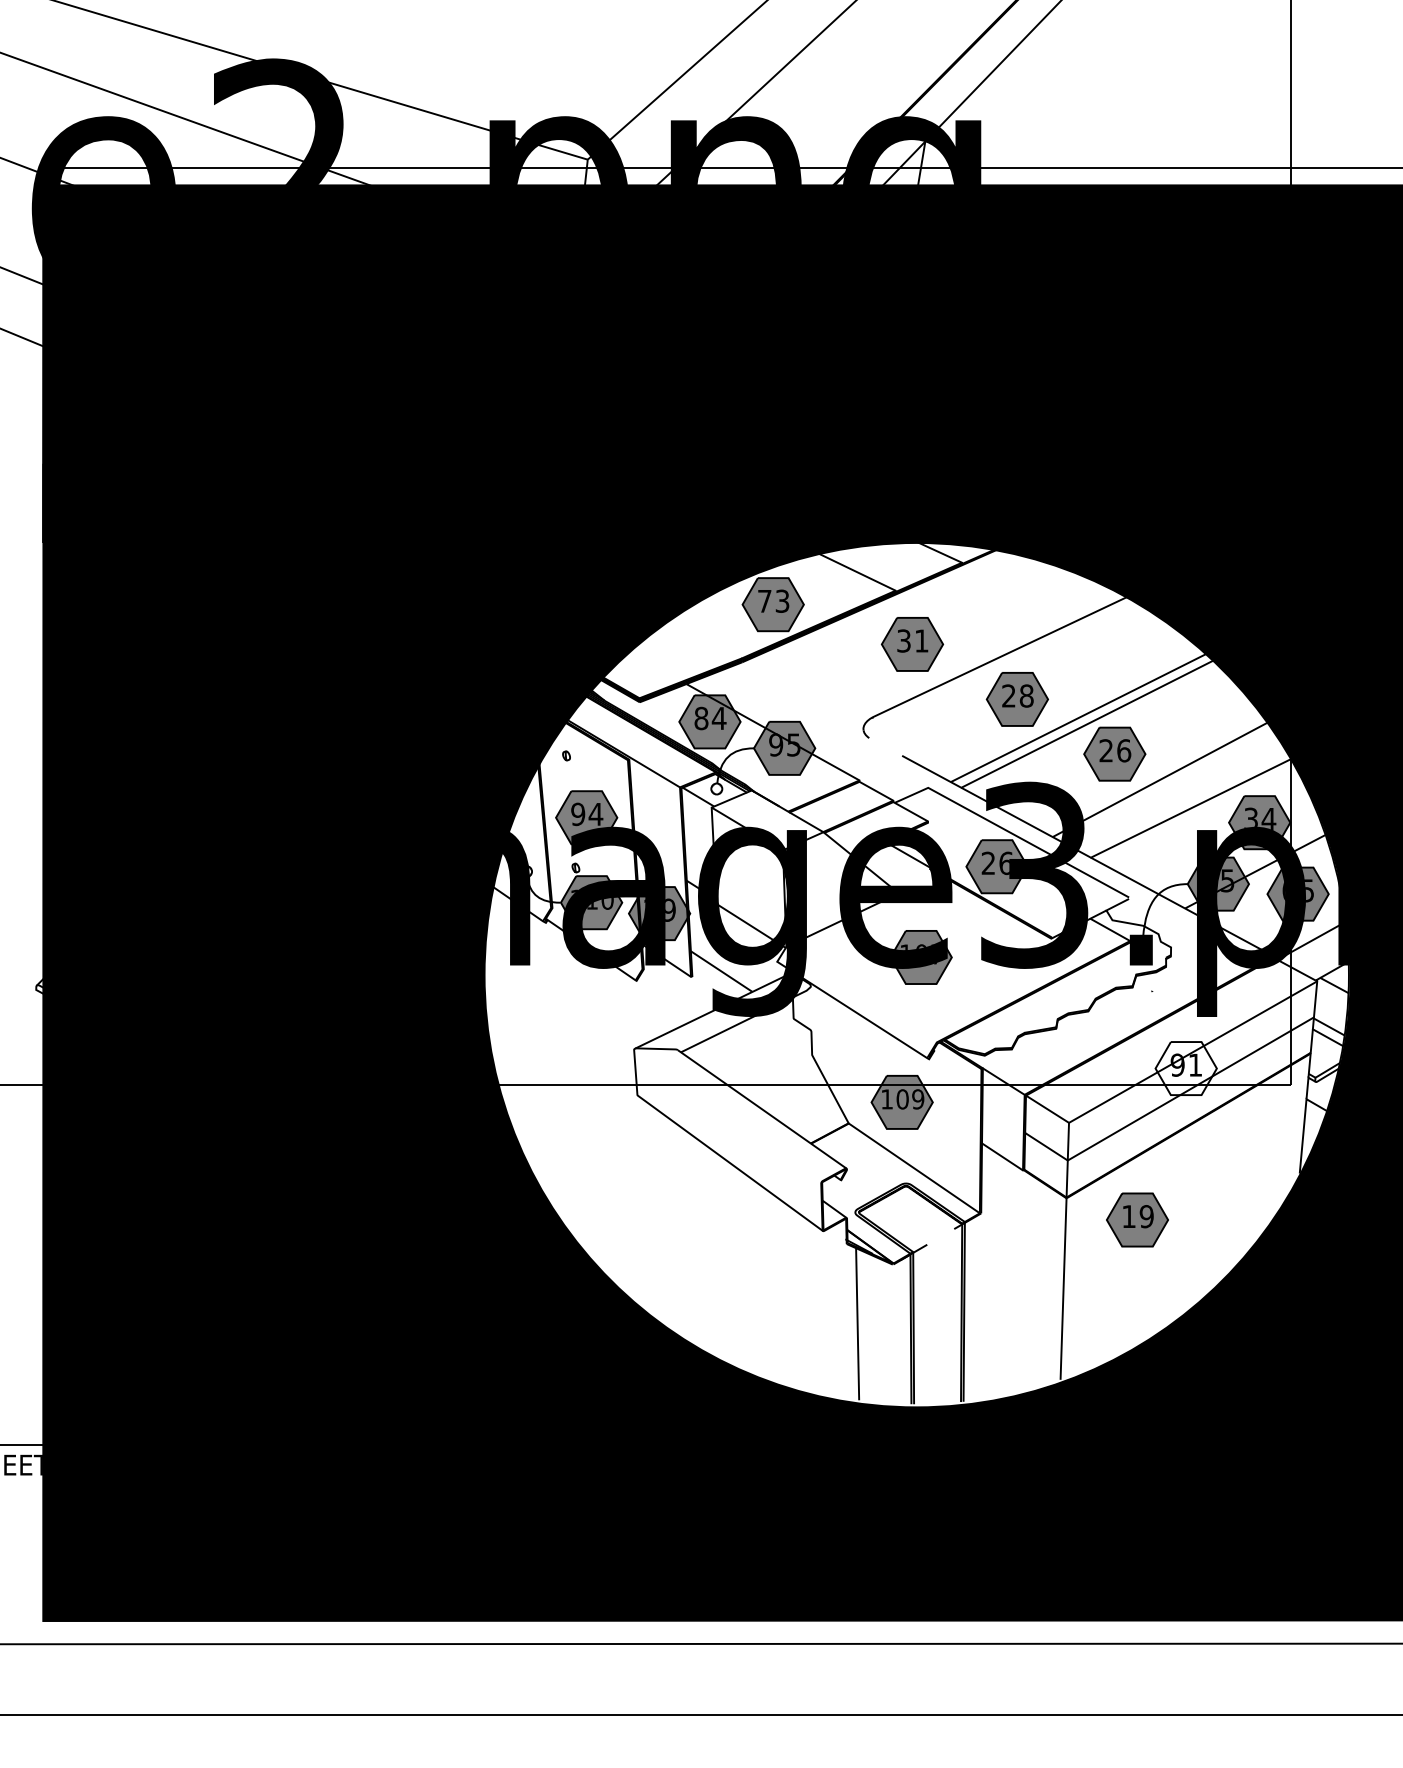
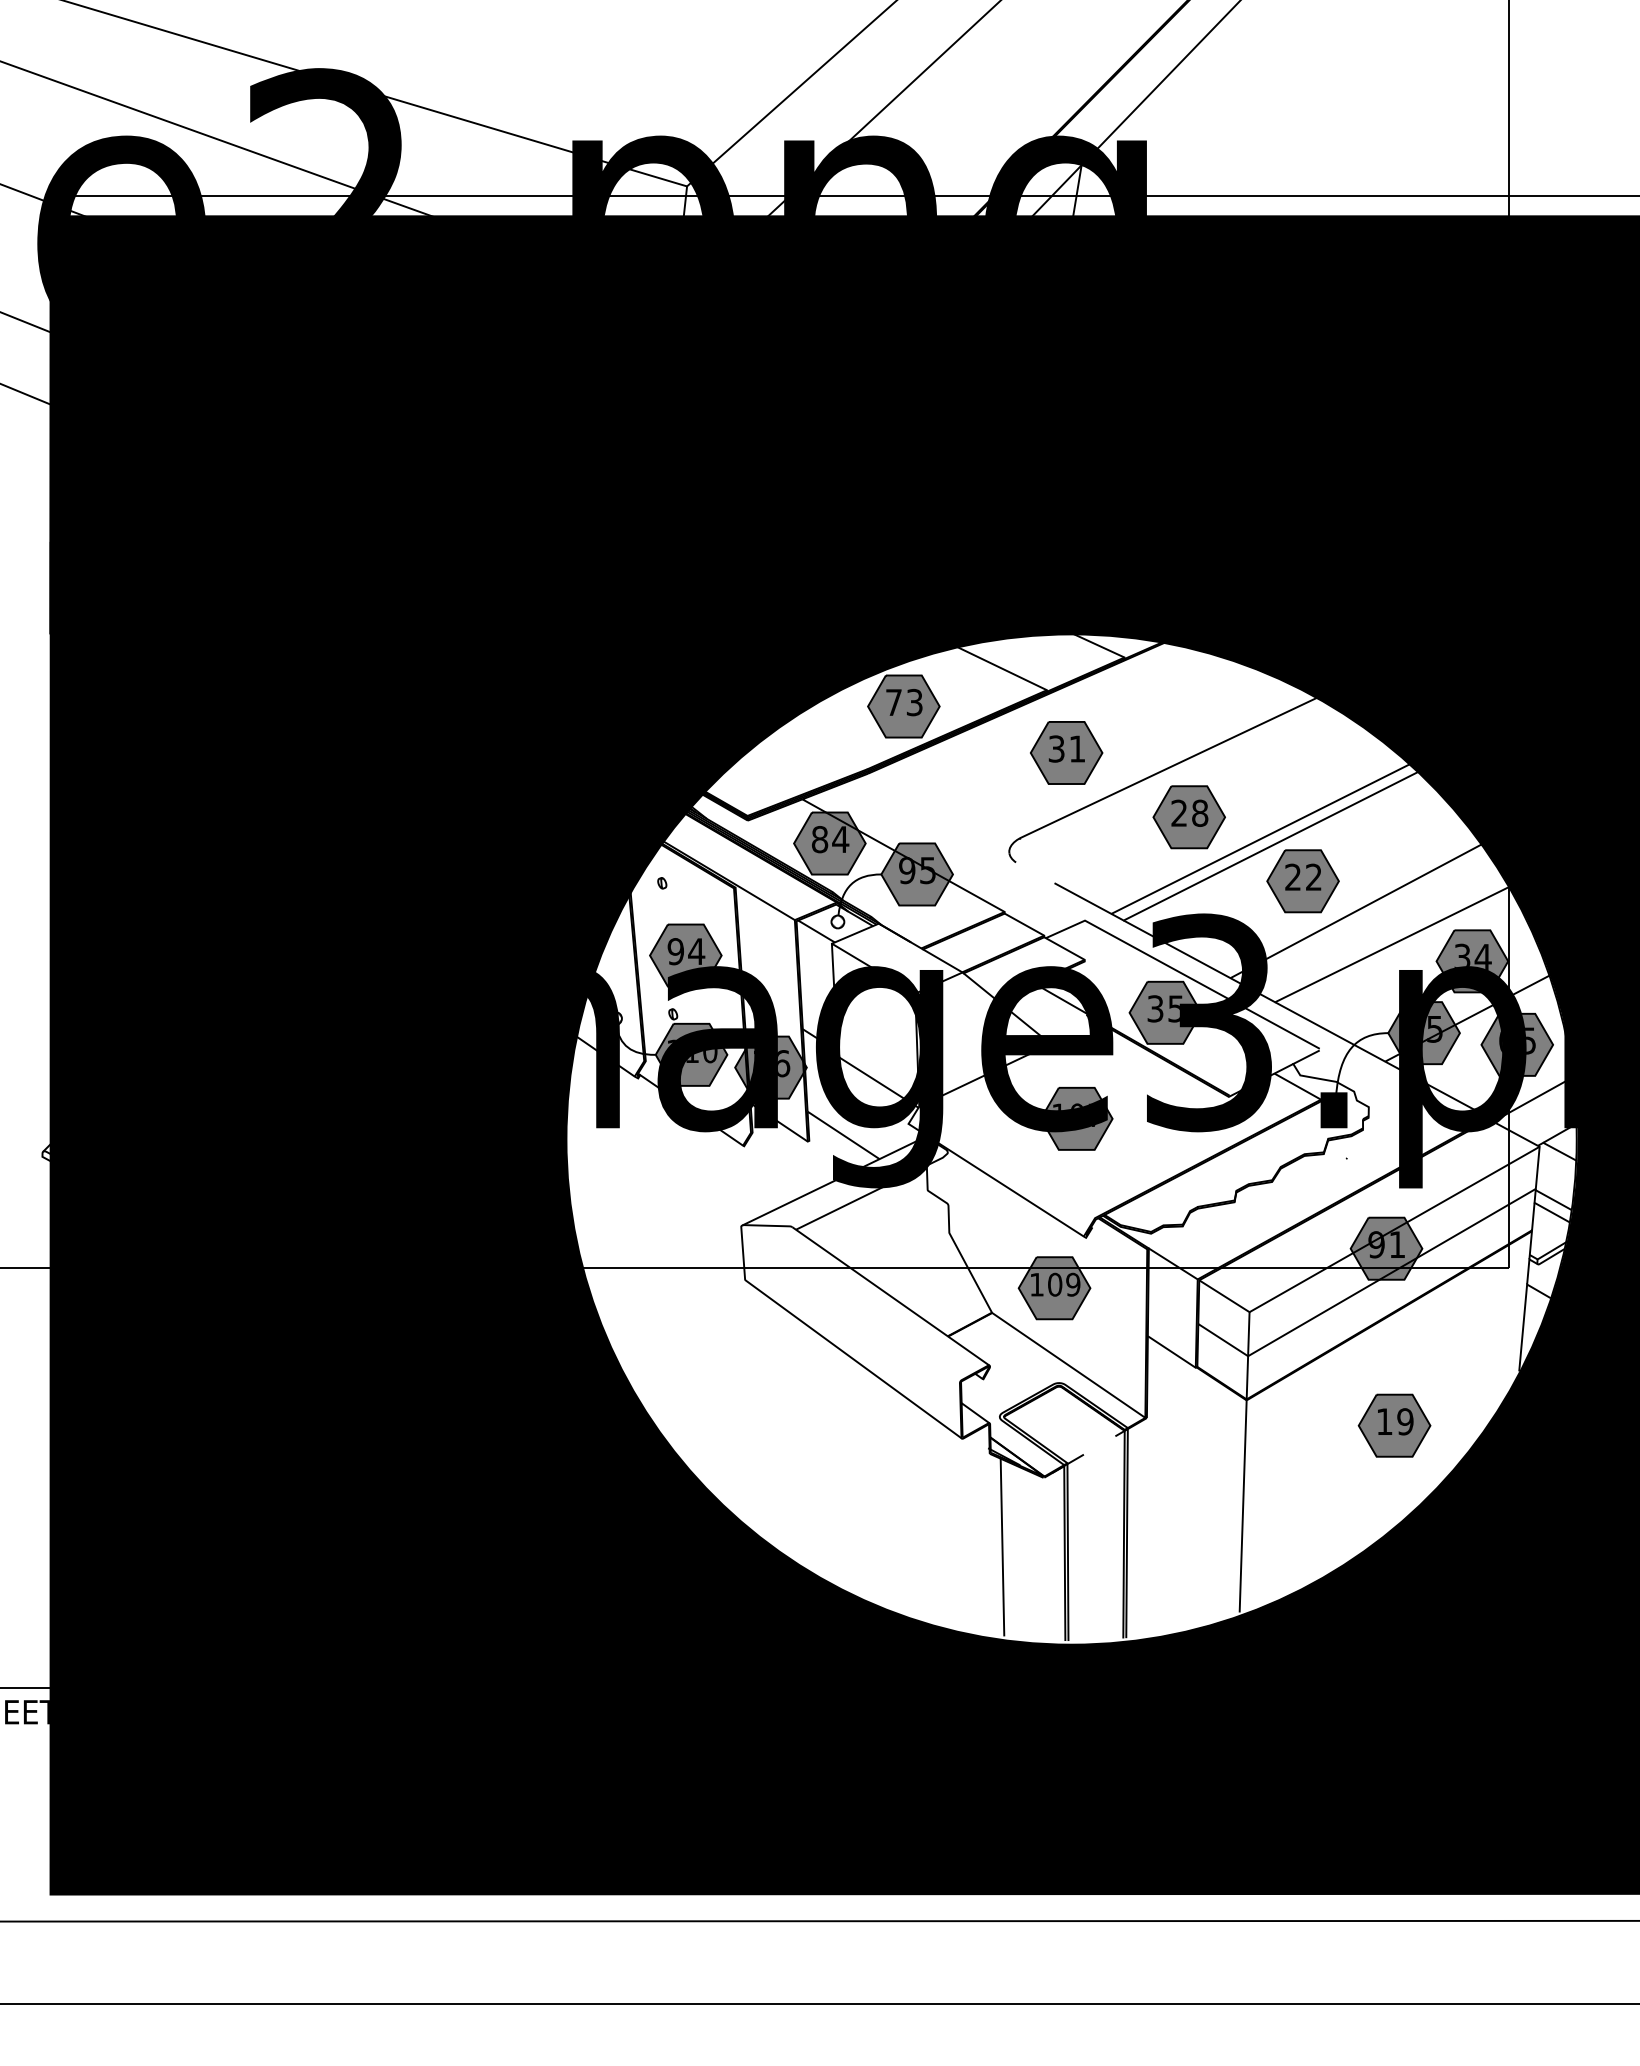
text: (1124, 750) -> (1314, 876), 26 -> 22
text: (996, 863) -> (1164, 1008), 26 -> 35
text: (660, 910) -> (771, 1063), 29 -> 36
fill: (1186, 1068) -> (1386, 1248), added
part: (1137, 1219) -> (1394, 1425), moved

